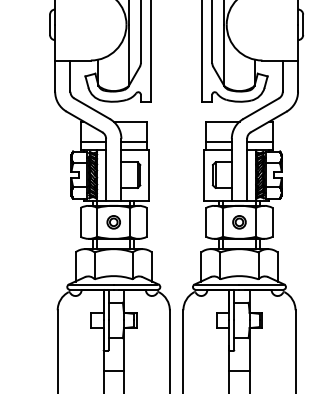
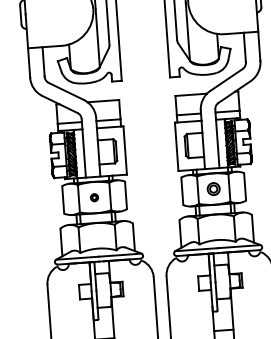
part: (113, 222) -> (94, 197), size x0.6

